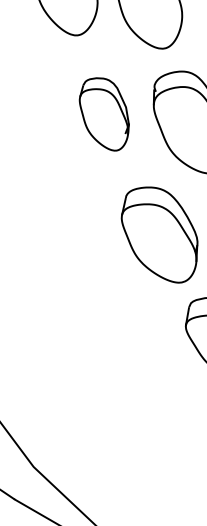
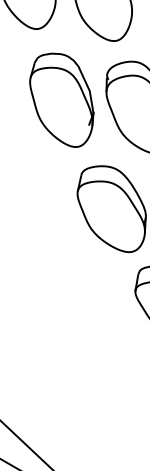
part: (104, 114) -> (61, 100), size x1.43

